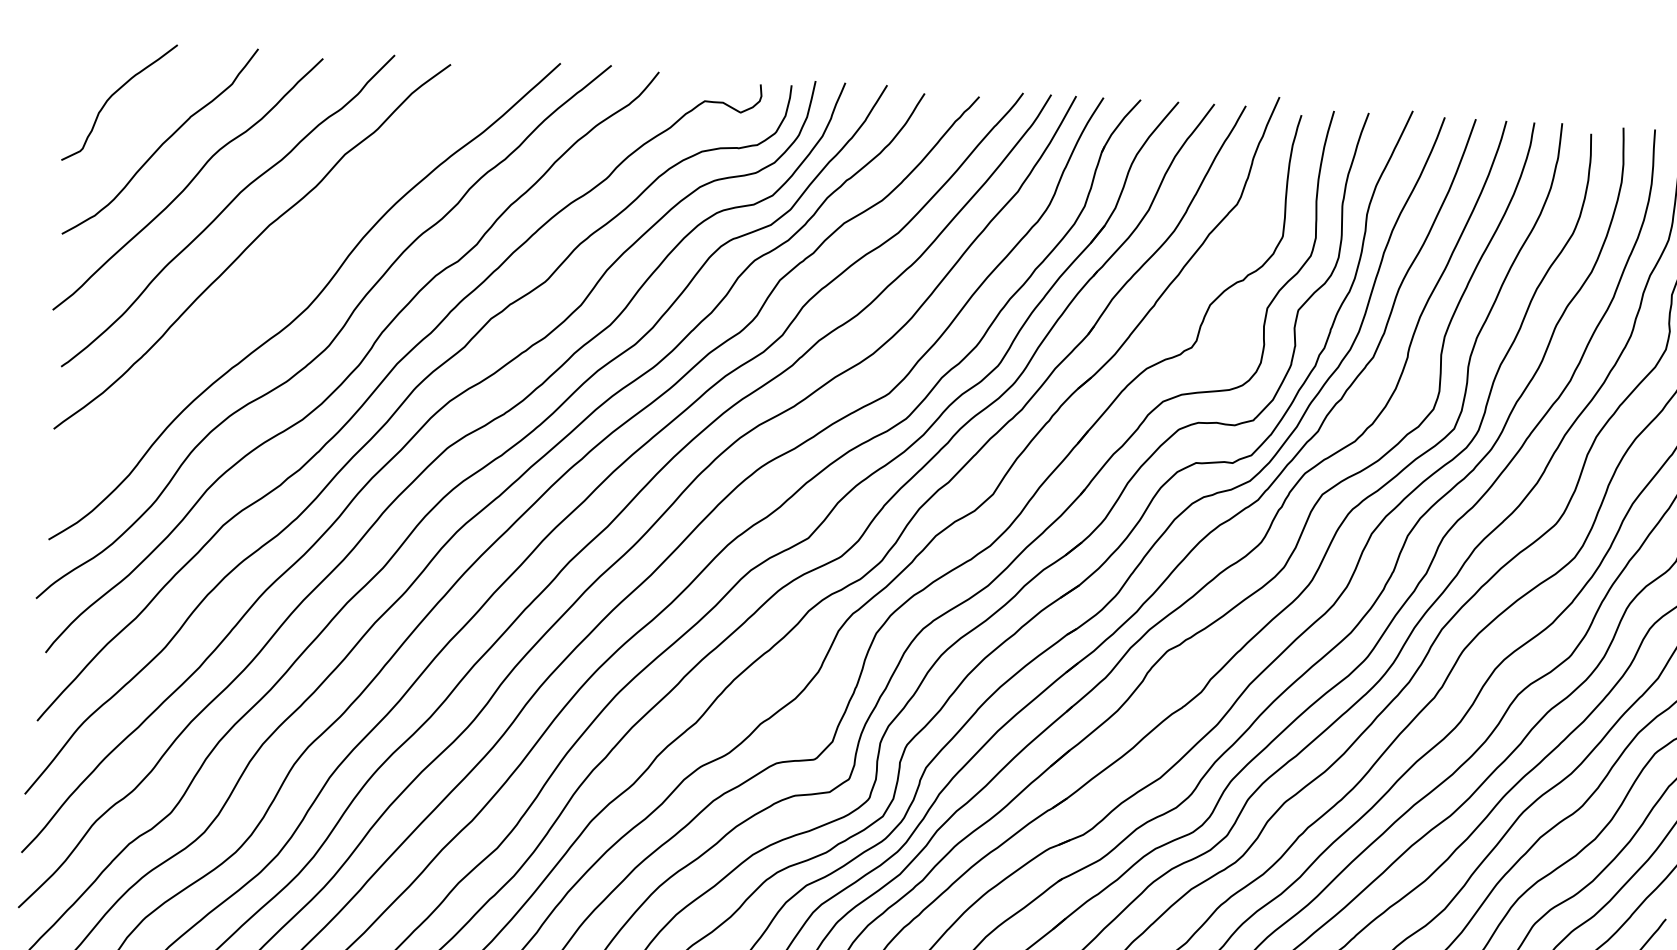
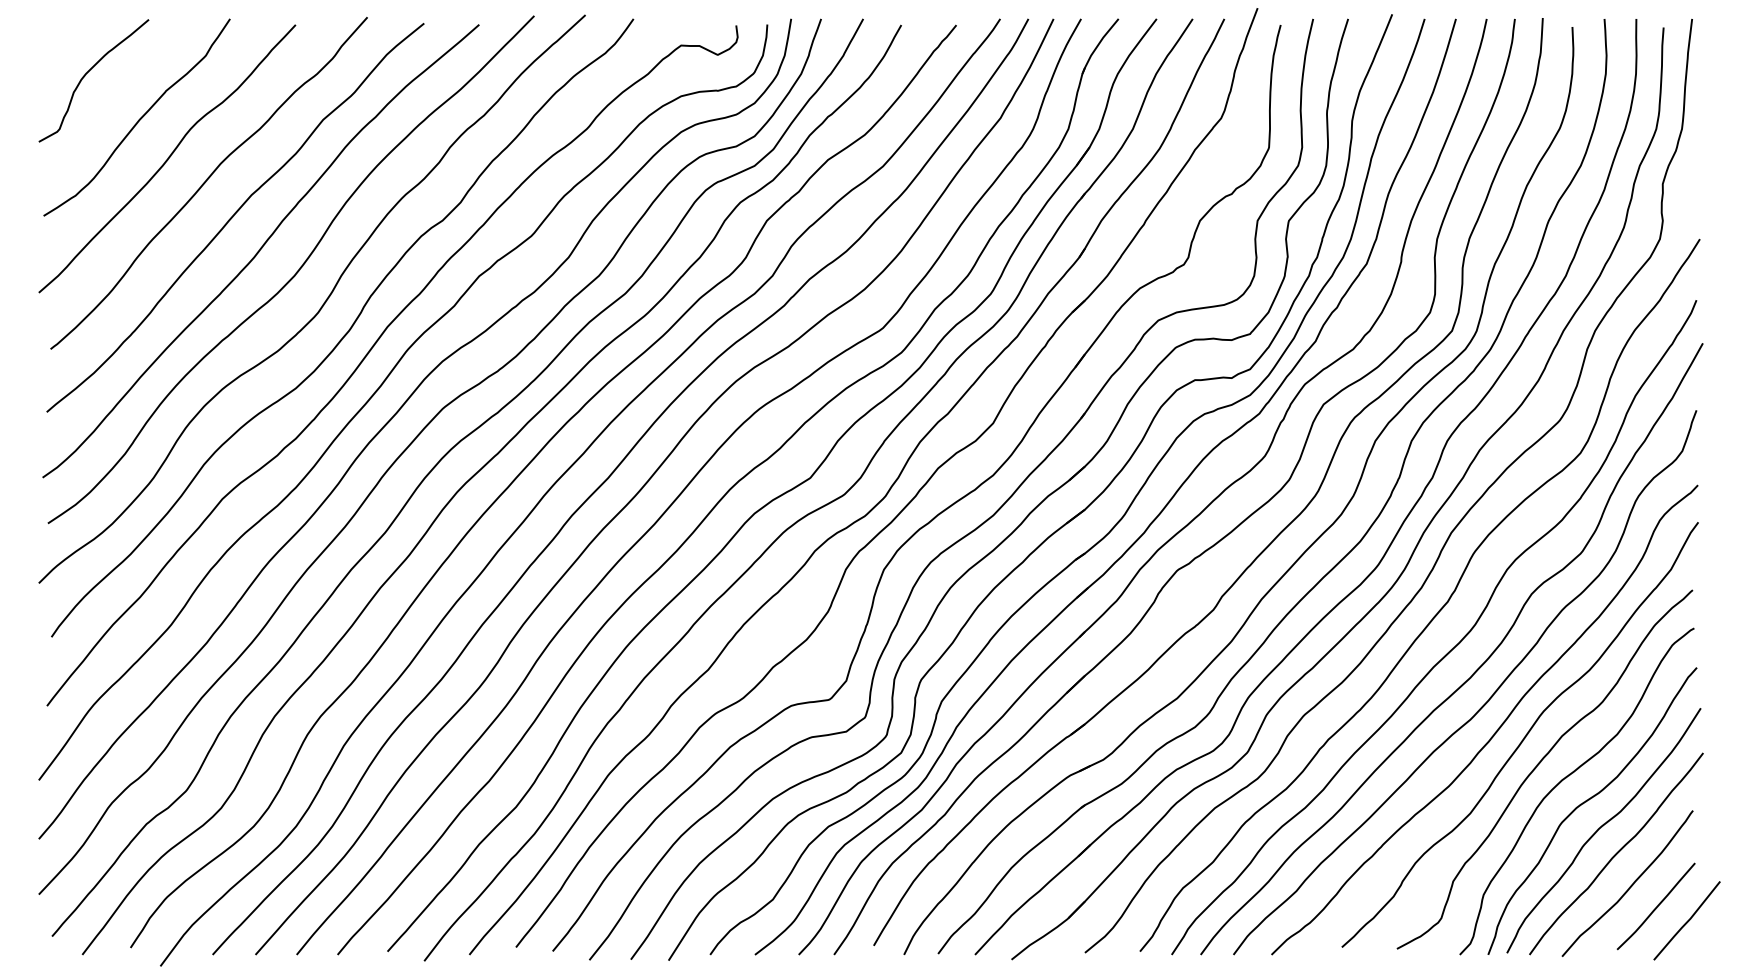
curve: (275, 280) -> (260, 250), added

